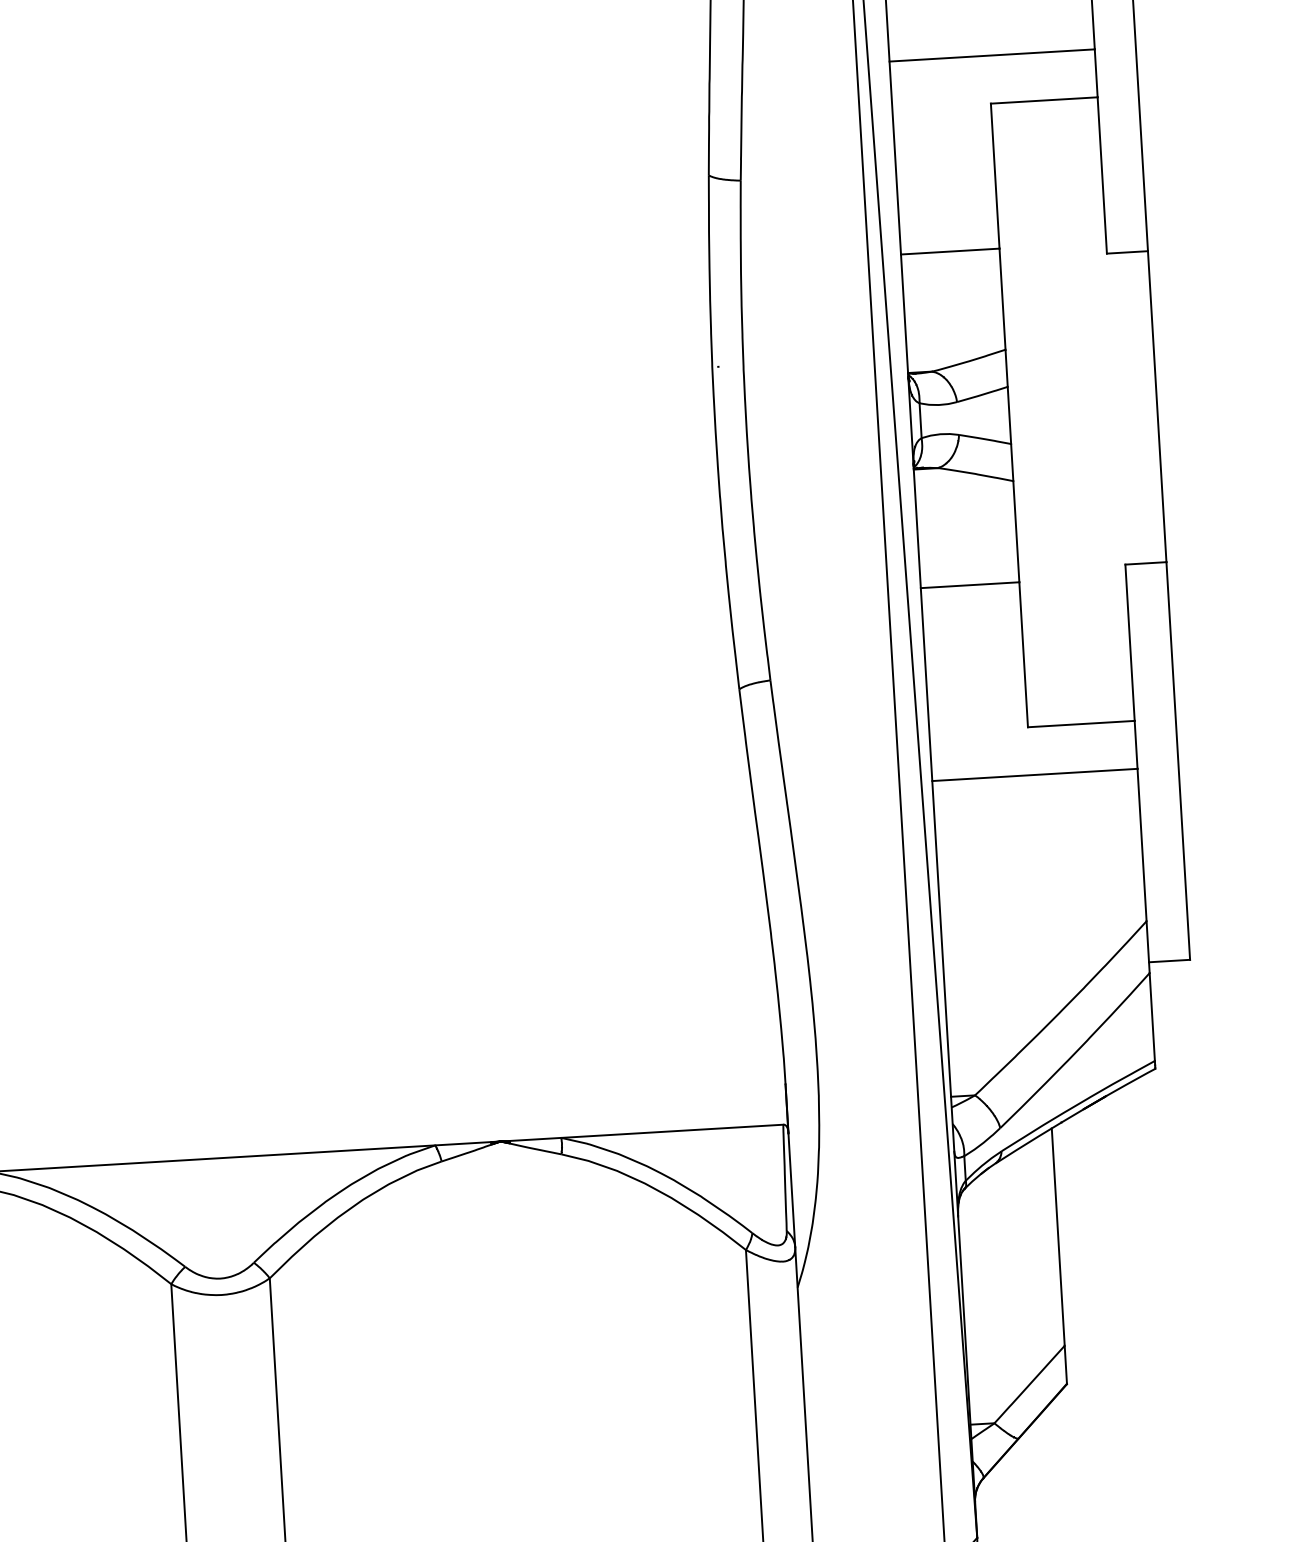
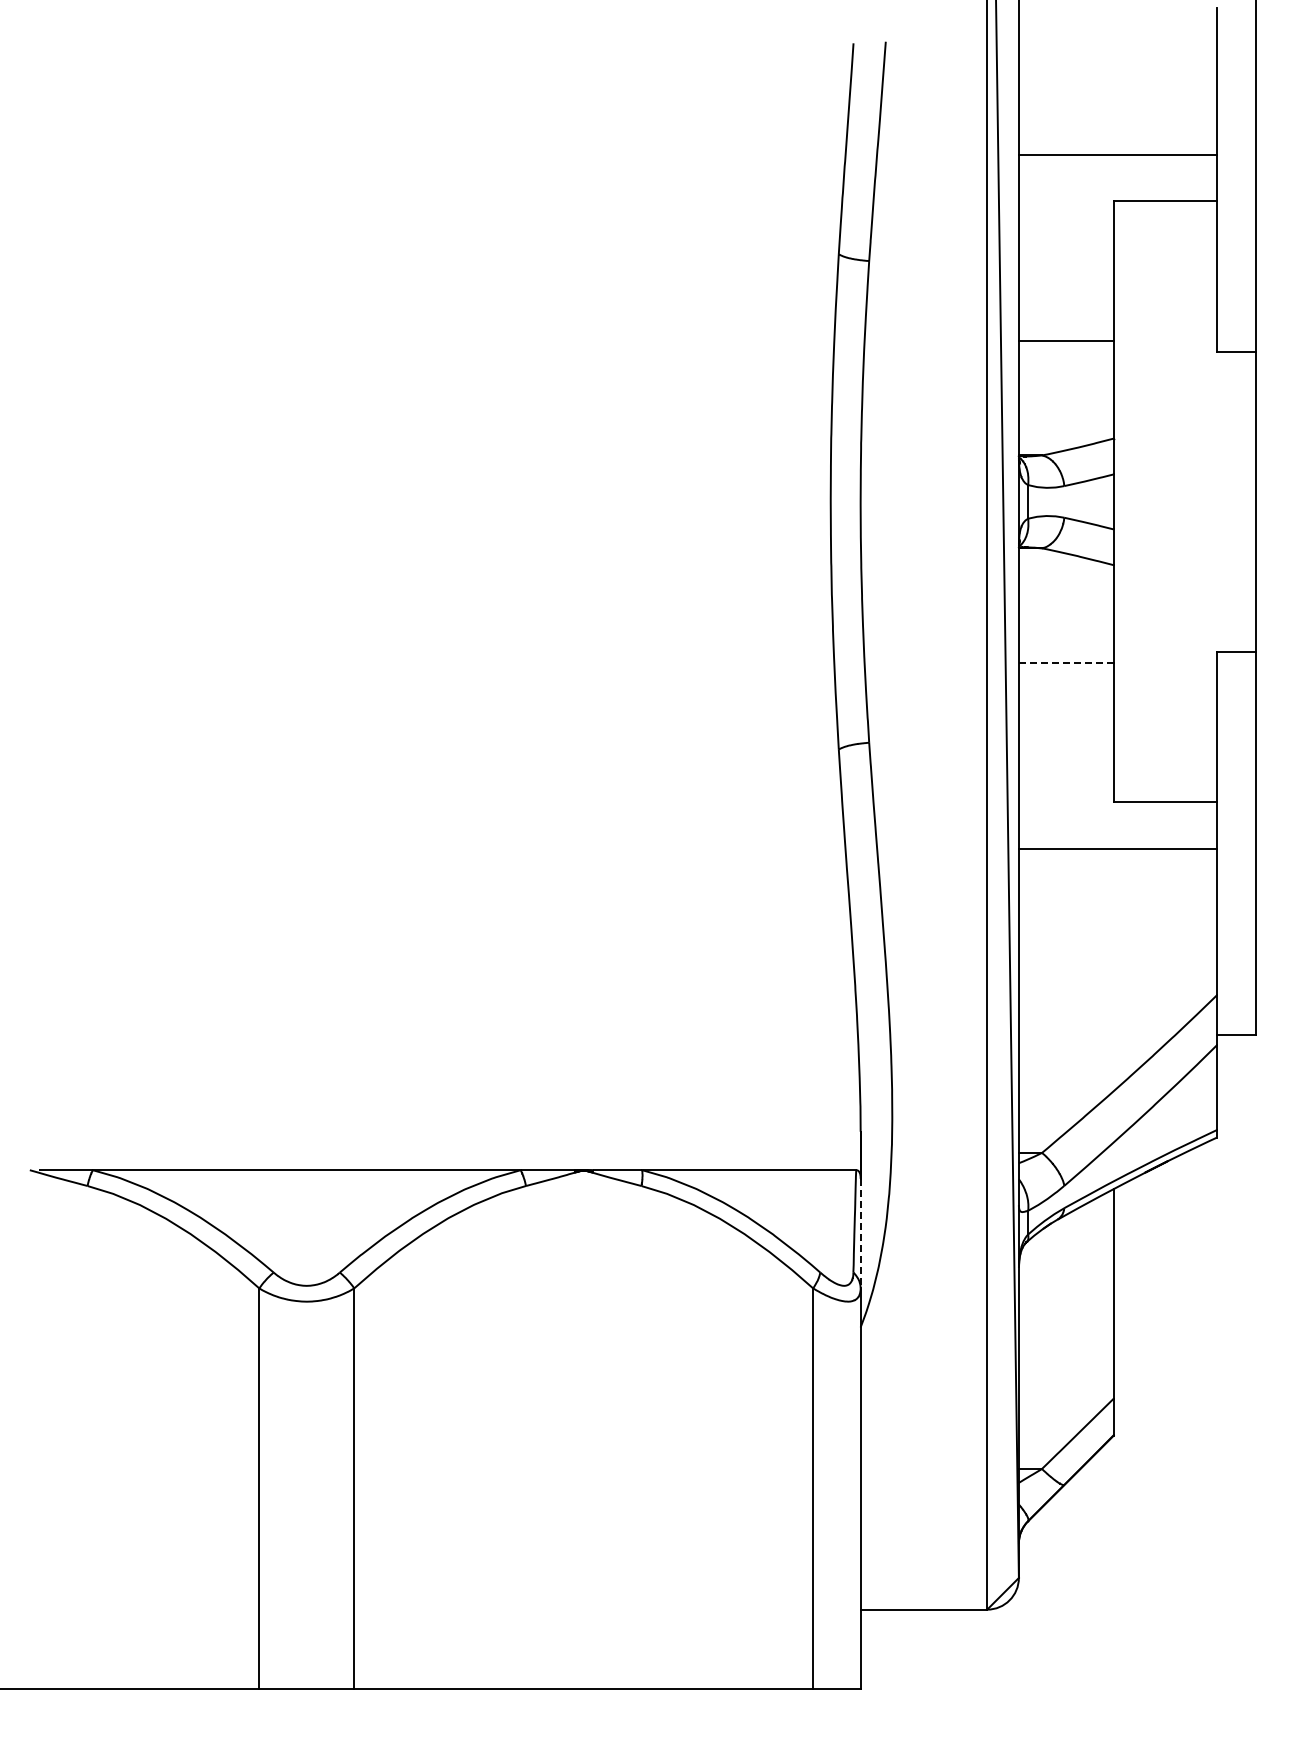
line: (970, 584) -> (1066, 662), solid -> dashed
line: (791, 1190) -> (860, 1233), solid -> dashed

